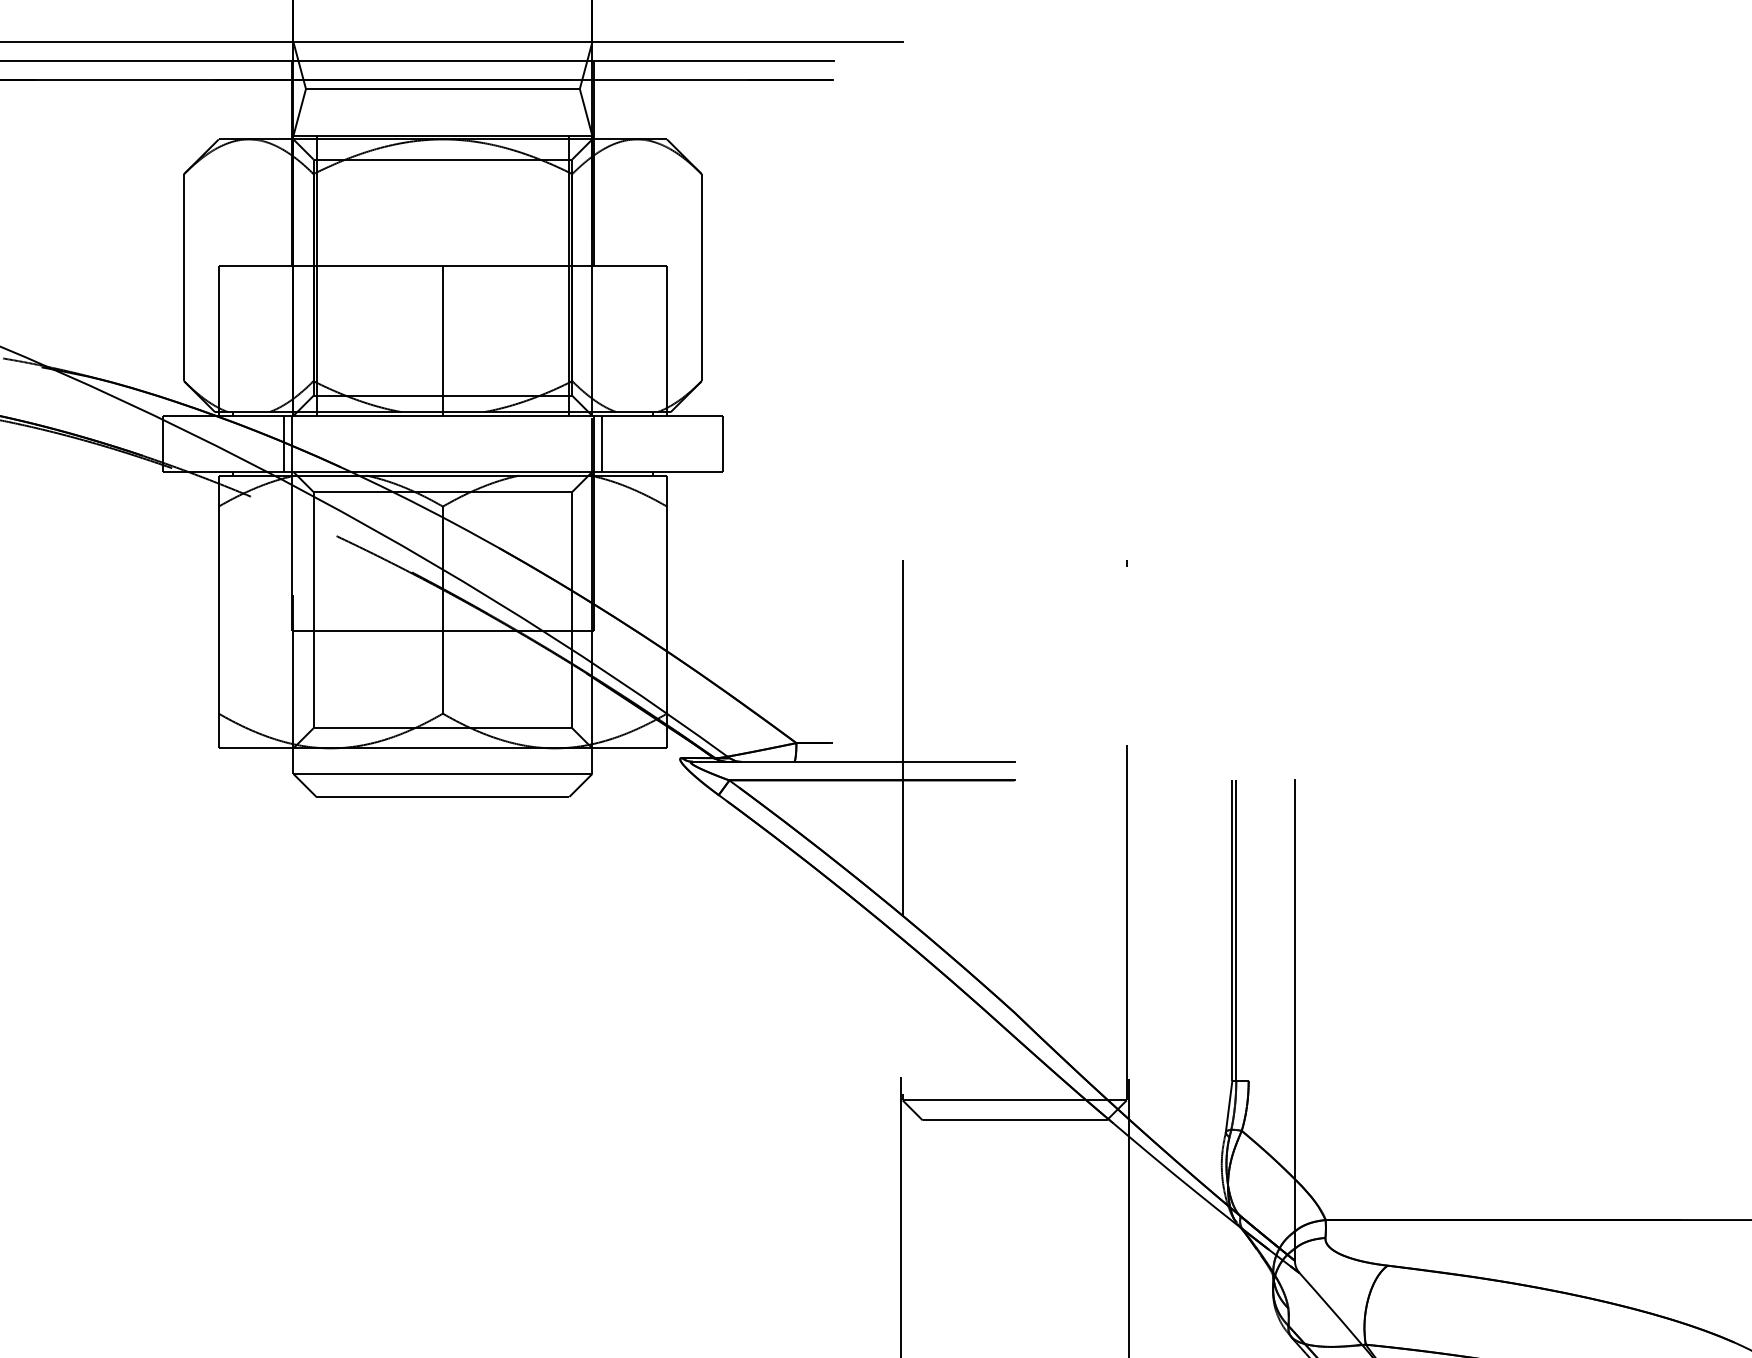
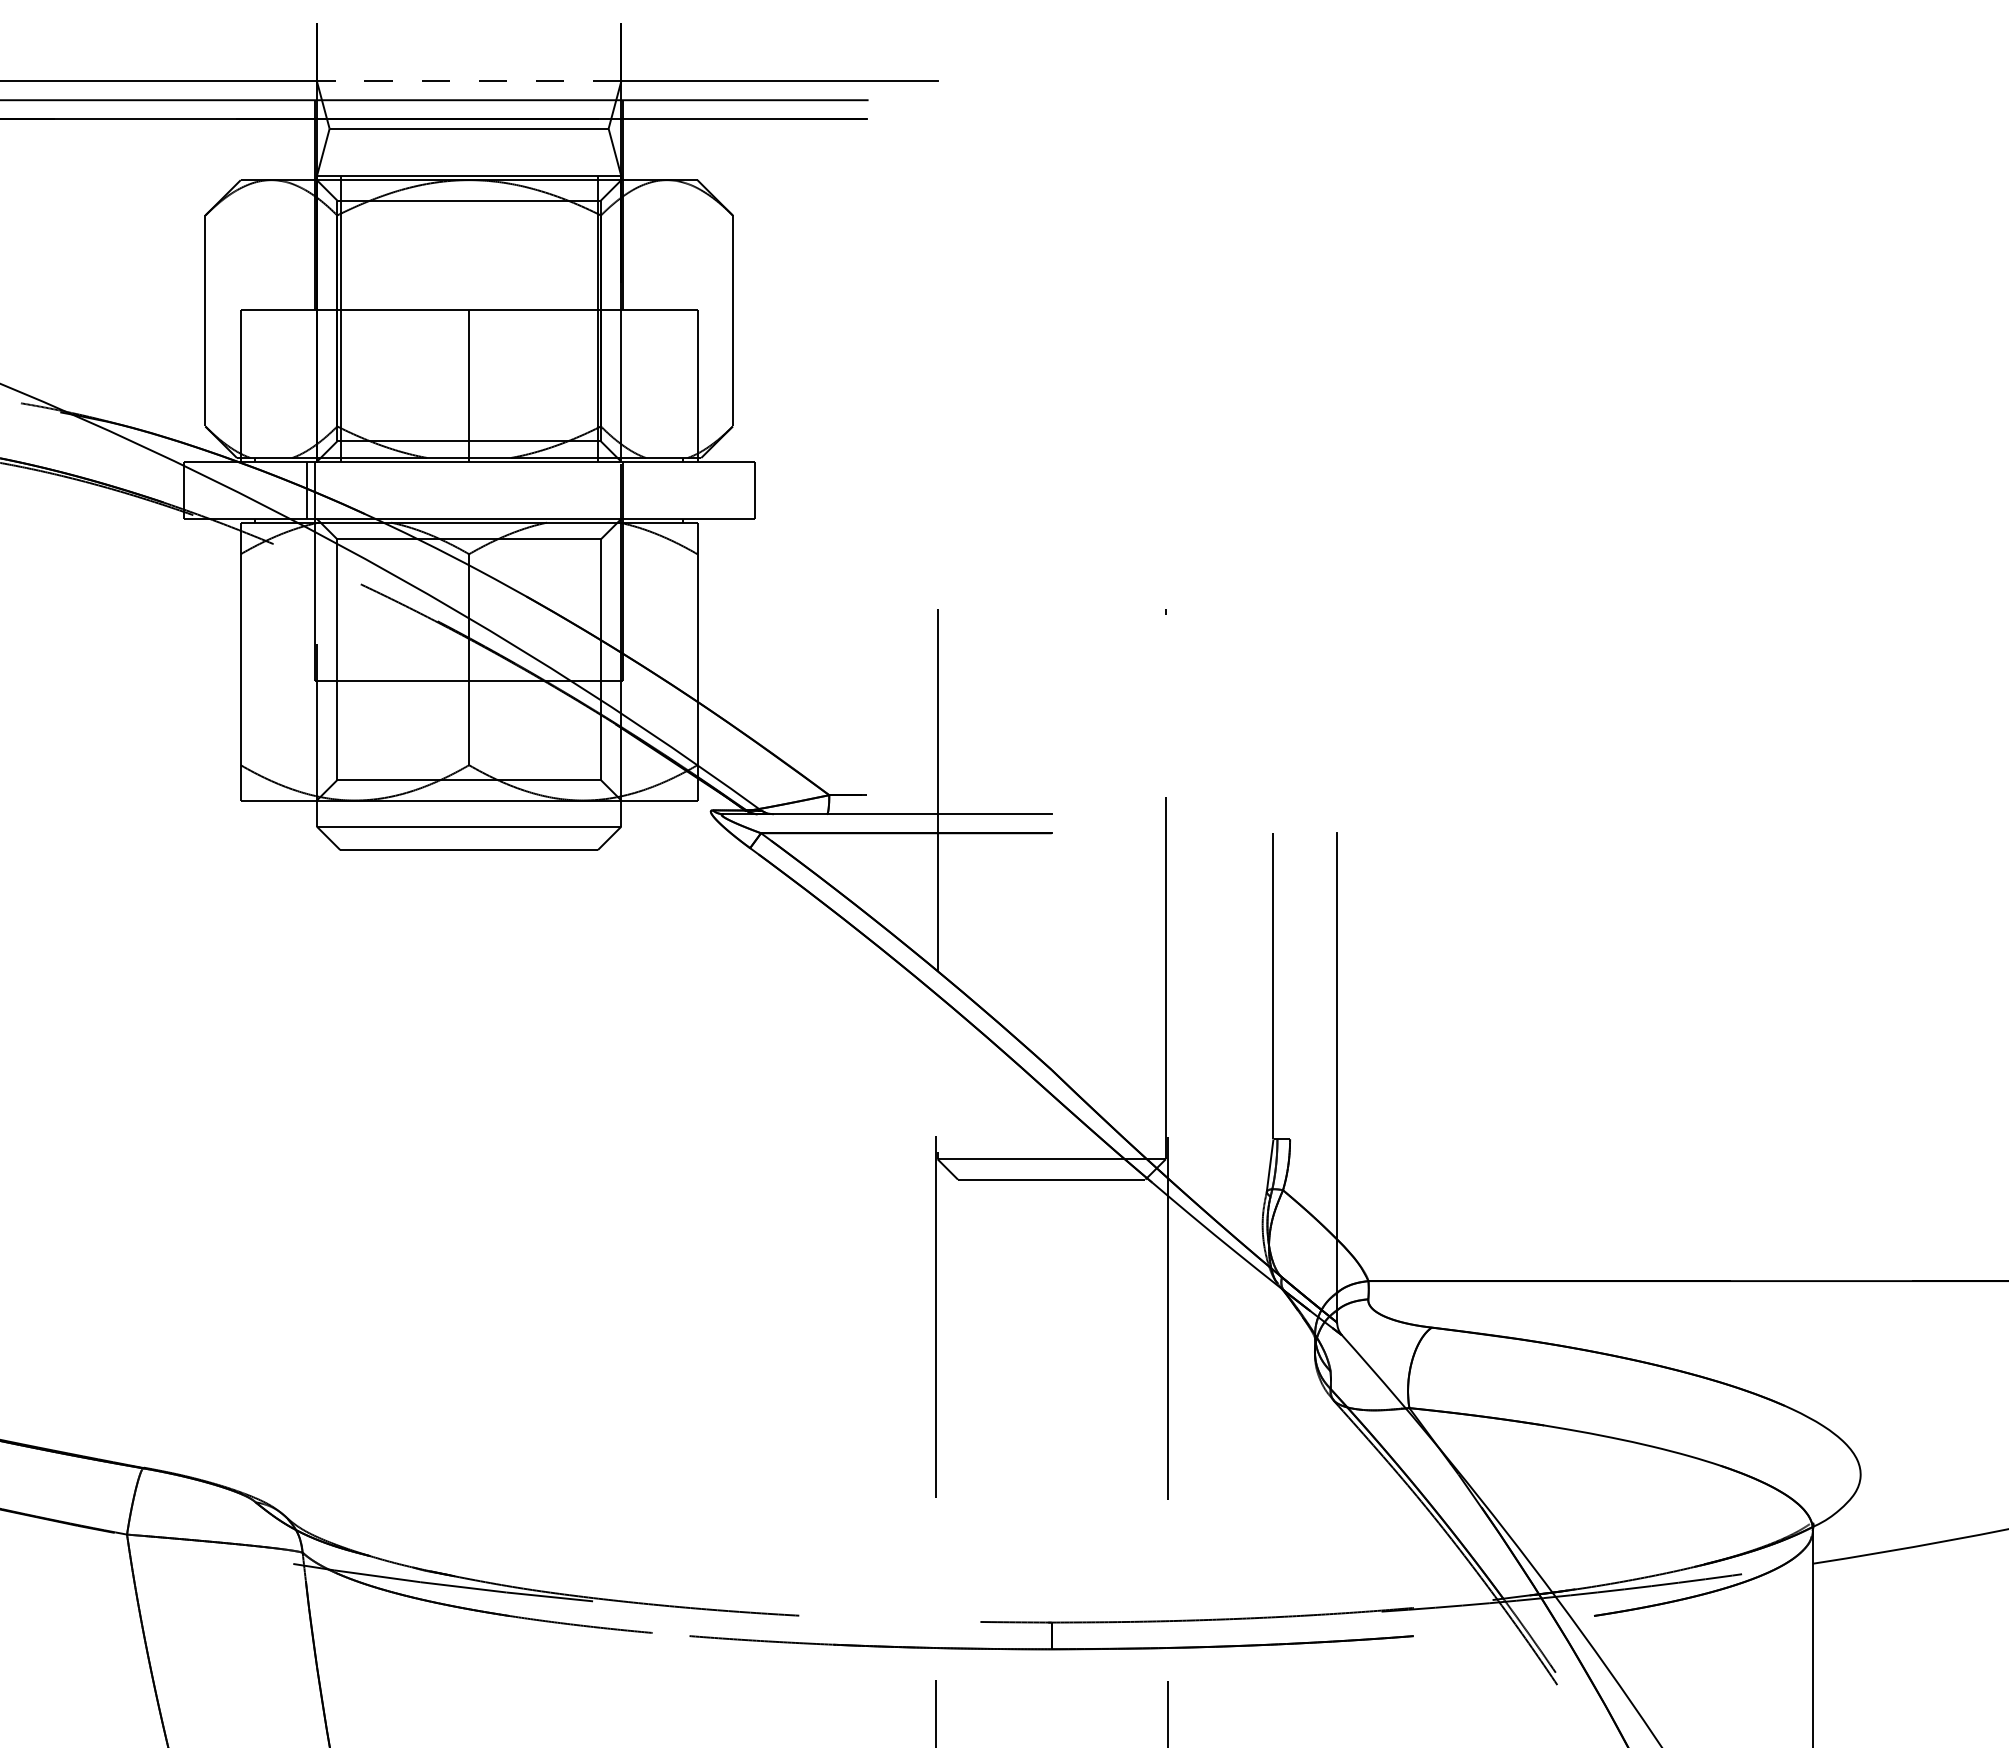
line: (442, 42) -> (468, 81), solid -> dashed
line: (601, 443) -> (630, 489), removed
line: (1236, 930) -> (1277, 986), removed

